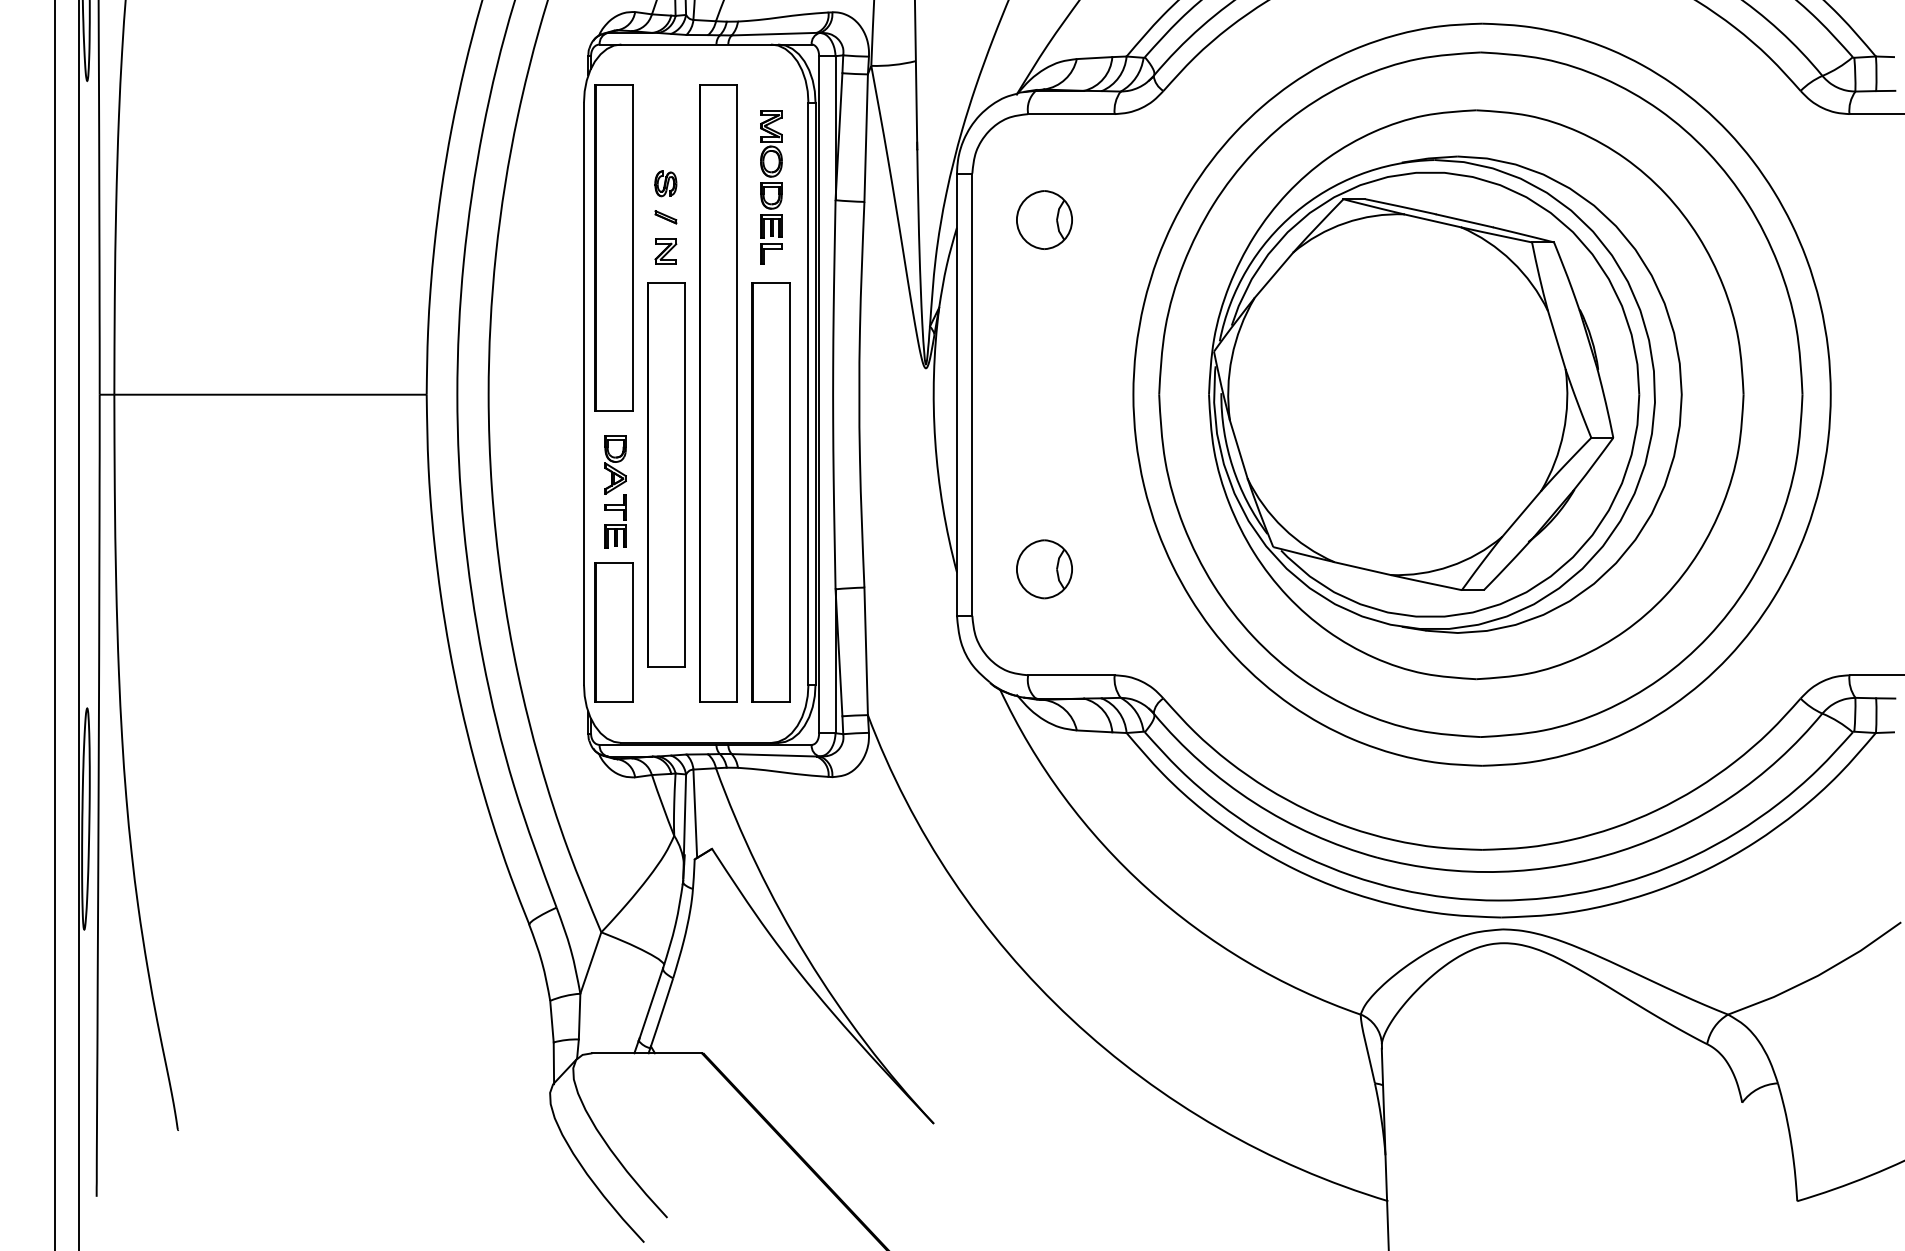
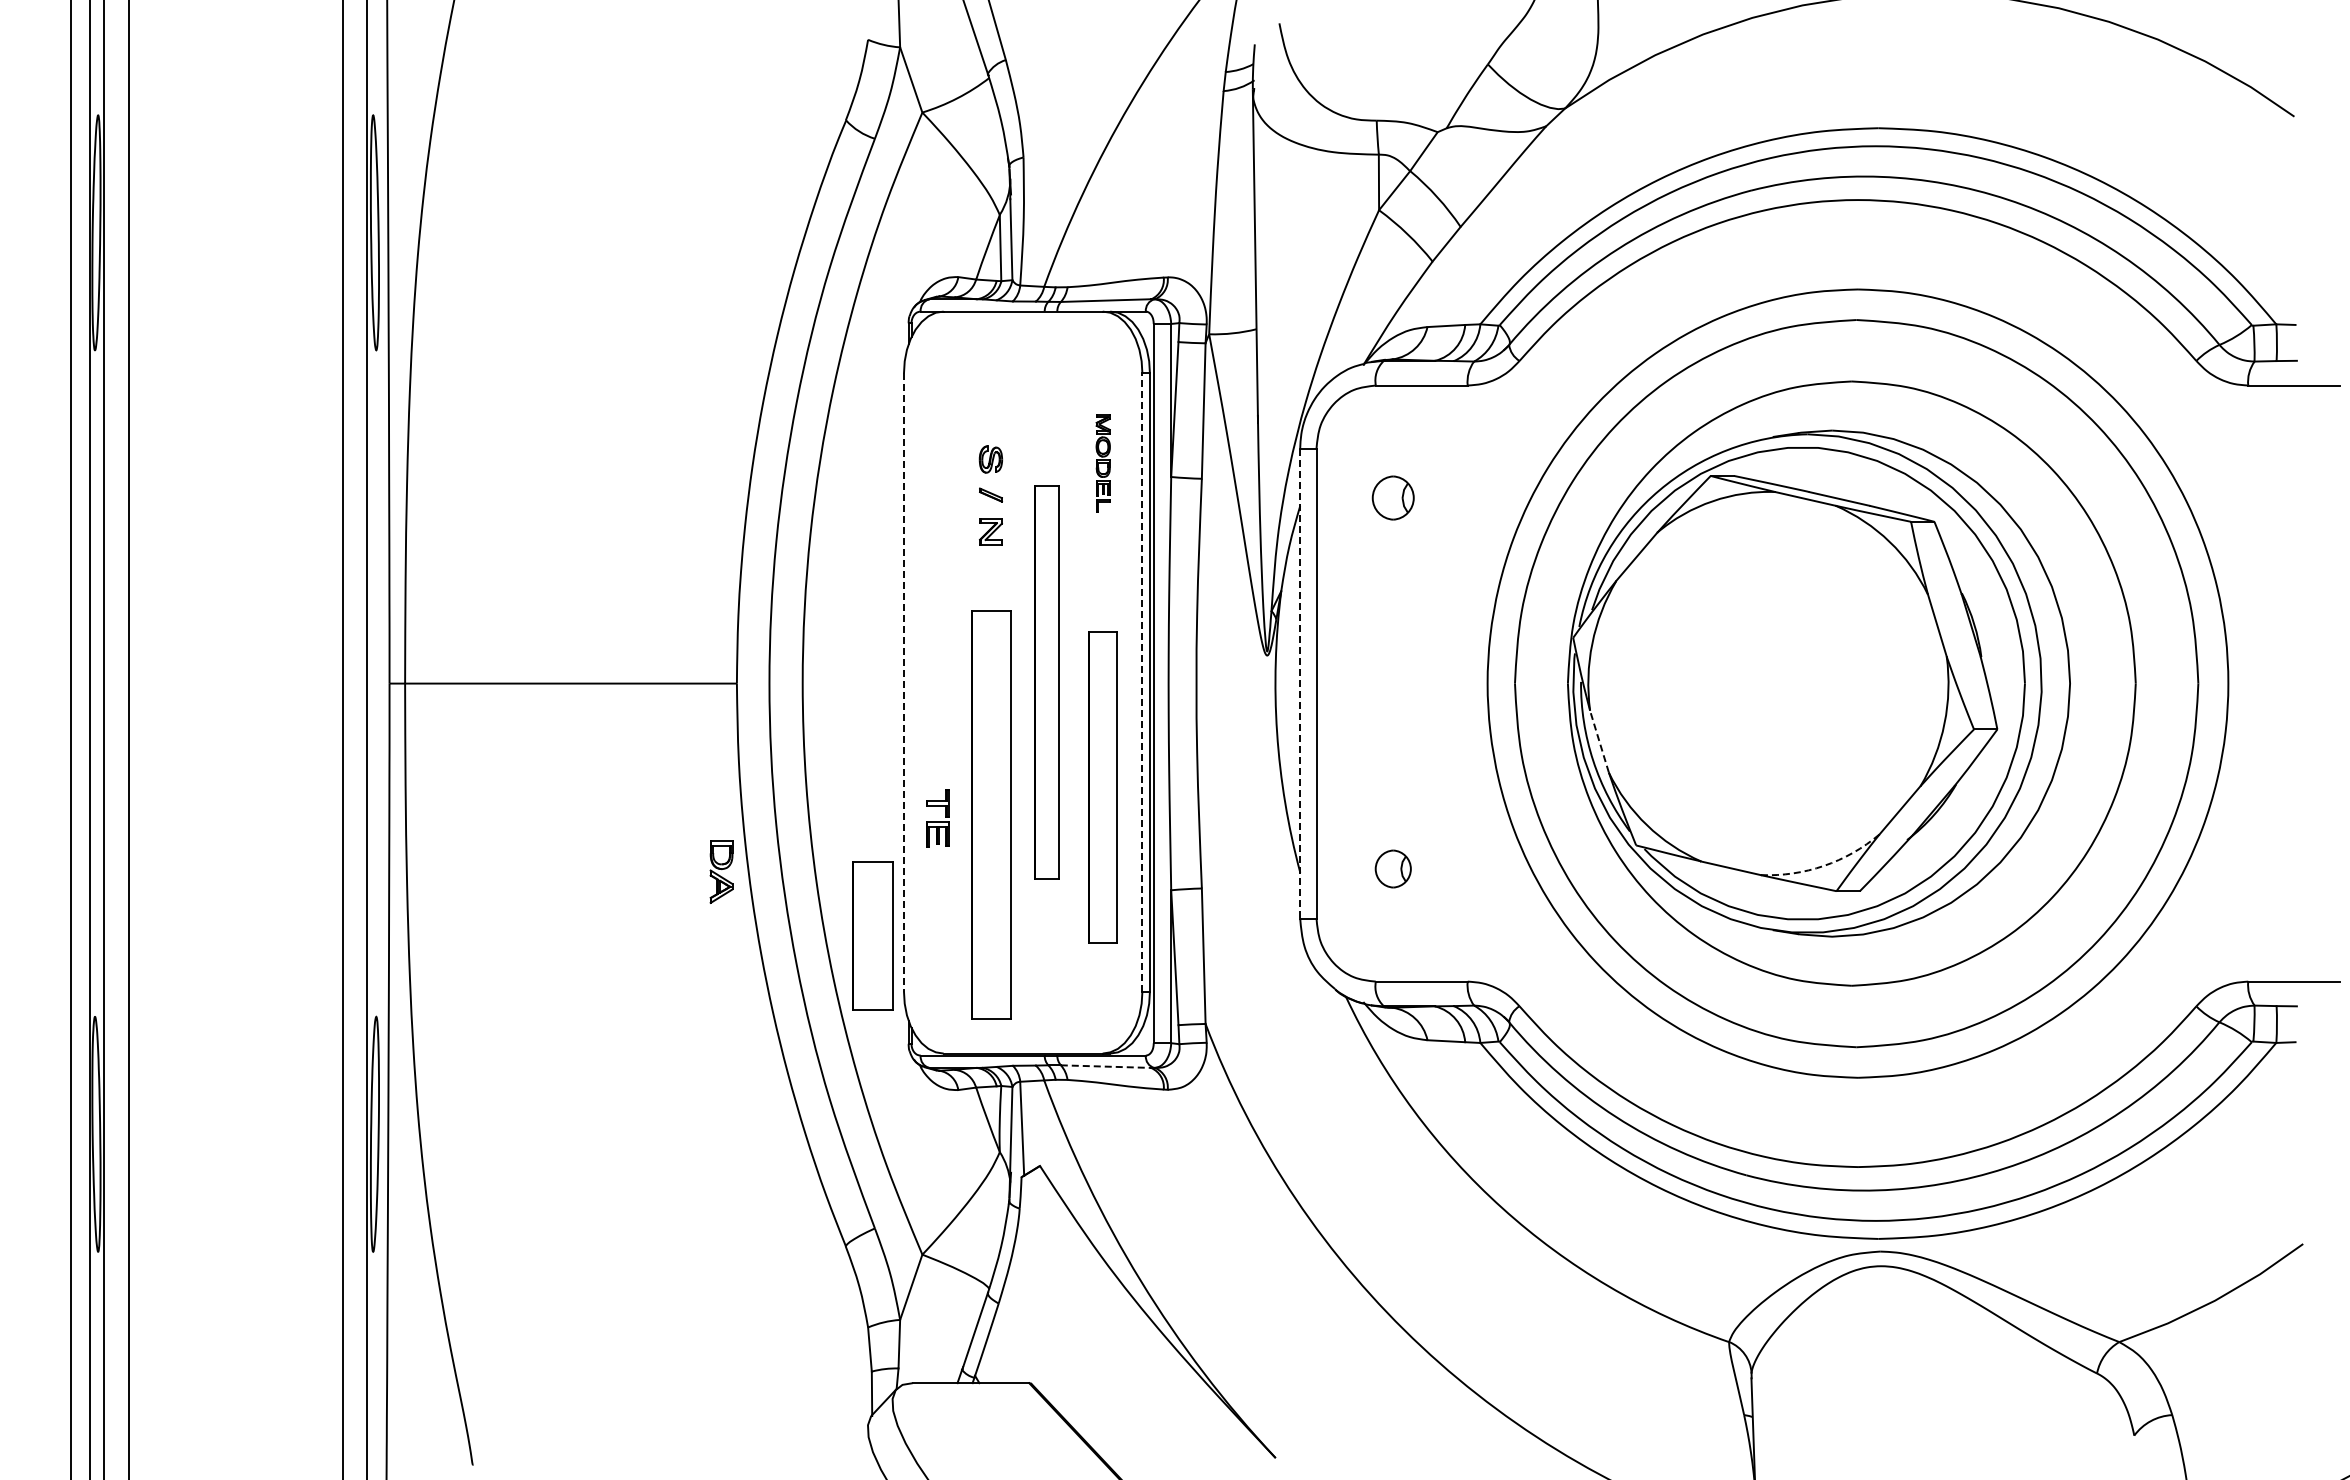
part: (771, 187) -> (1103, 463), size x0.6
part: (1044, 219) -> (1393, 497), size x0.7
part: (613, 247) -> (935, 527), removed
part: (718, 393) -> (1046, 682), size x0.6
line: (808, 393) -> (1142, 682), solid -> dashed
line: (583, 394) -> (903, 683), solid -> dashed
line: (957, 394) -> (1300, 683), solid -> dashed
line: (1238, 449) -> (1599, 741), solid -> dashed
part: (615, 464) -> (721, 871), moved
part: (666, 474) -> (991, 814), moved
part: (770, 492) -> (1102, 787), size x0.7
arc: (1450, 565) -> (1824, 865), solid -> dashed
part: (1044, 568) -> (1393, 868), size x0.6
part: (613, 631) -> (872, 935), moved
line: (774, 755) -> (1106, 1066), solid -> dashed

